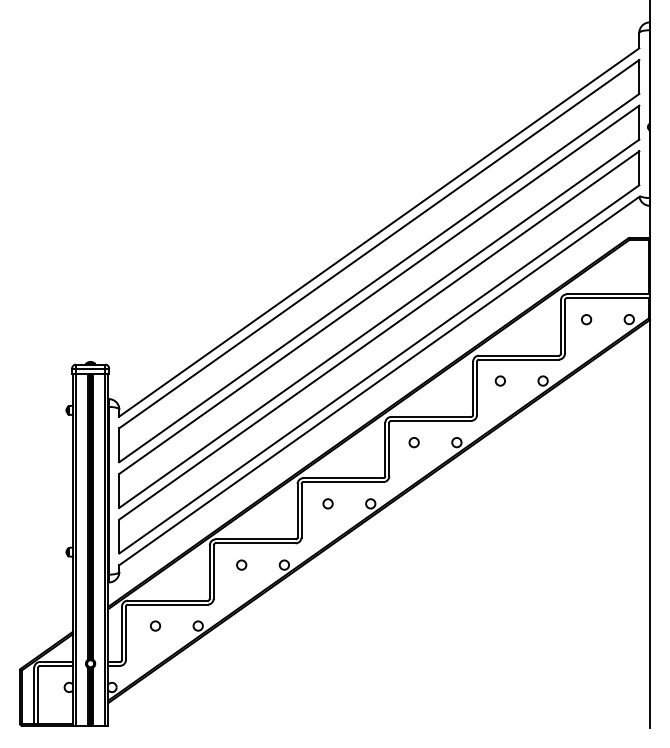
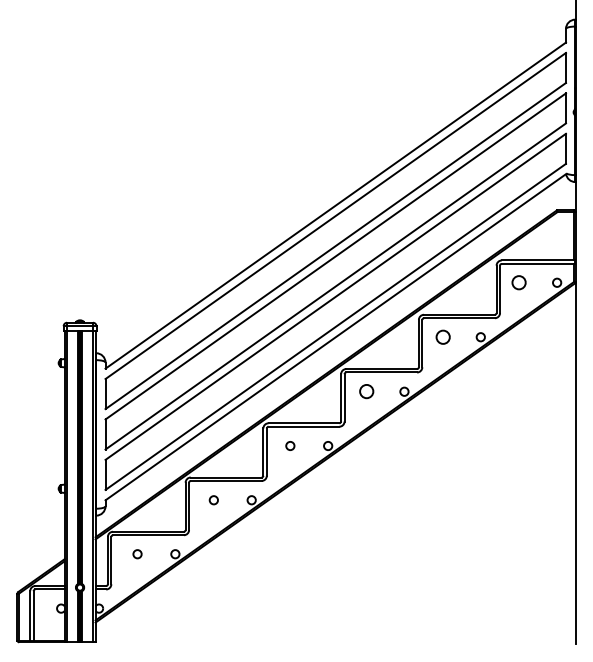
circle: (586, 319) -> (519, 282), size x1.6
circle: (499, 380) -> (442, 336), size x1.6
circle: (413, 442) -> (366, 391), size x1.6

